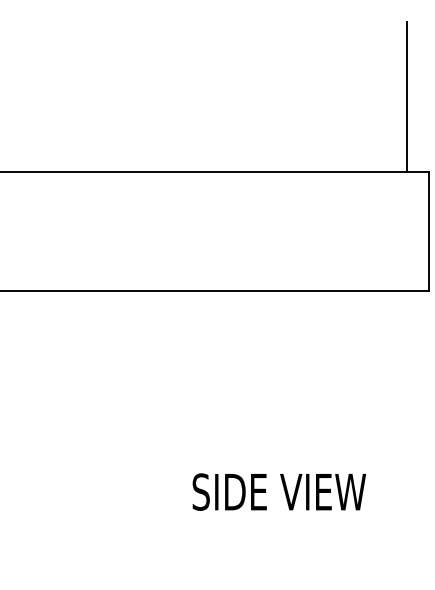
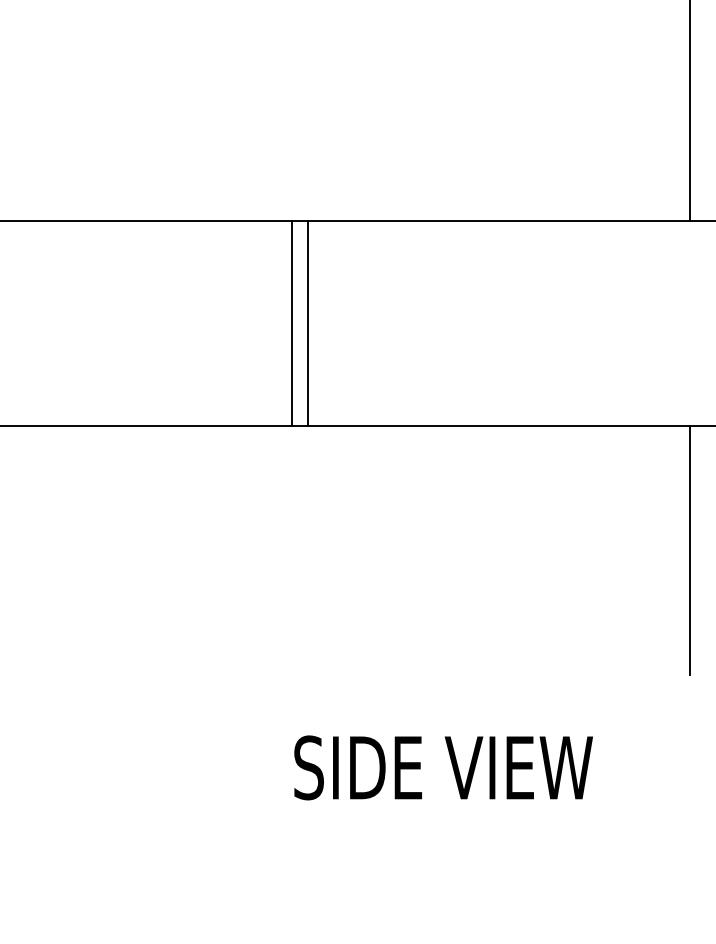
line: (175, 230) -> (292, 322), added
line: (184, 230) -> (307, 322), added
line: (406, 362) -> (690, 549), added
text: (279, 491) -> (443, 766), moved

